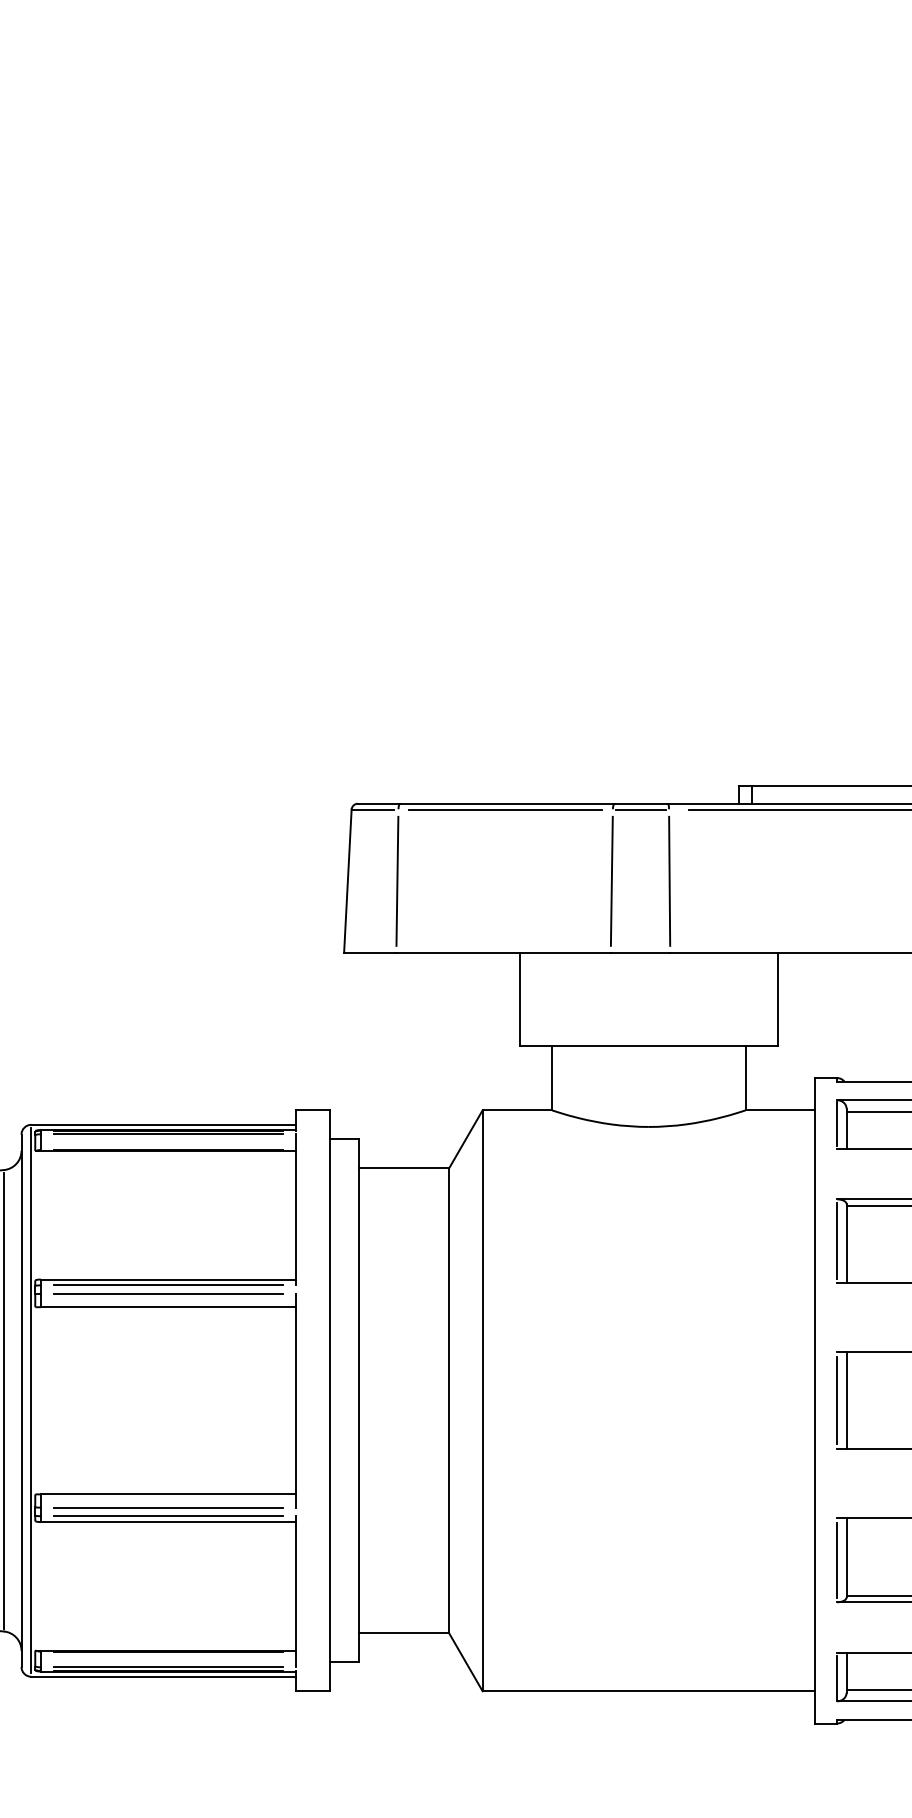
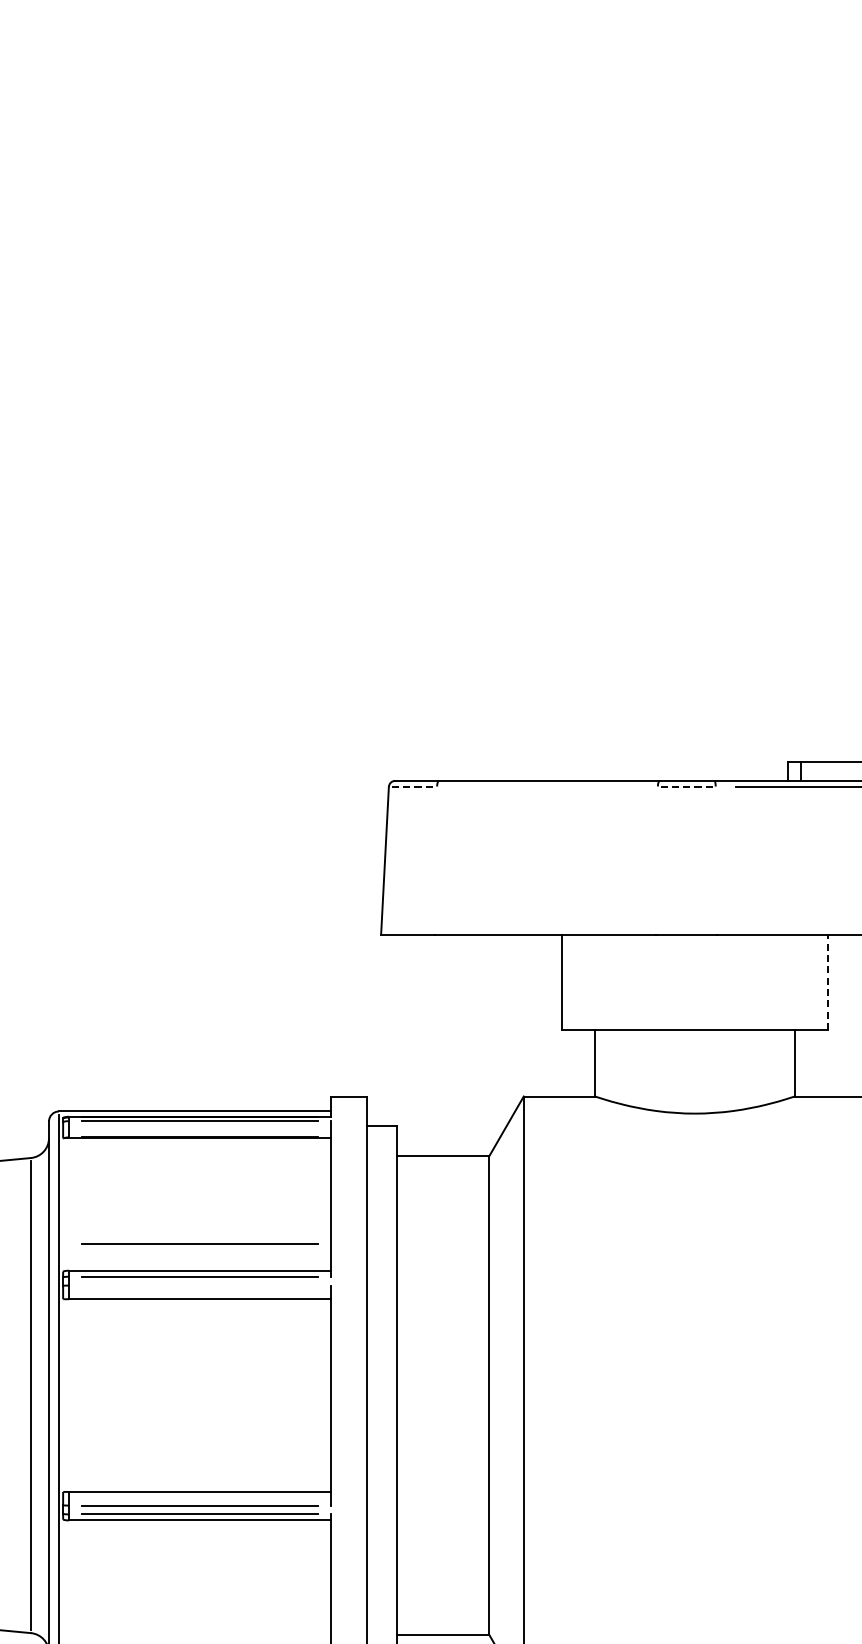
line: (372, 809) -> (410, 786), solid -> dashed
line: (505, 809) -> (547, 786), removed
line: (640, 809) -> (686, 786), solid -> dashed
line: (397, 880) -> (436, 859), removed
line: (611, 880) -> (656, 859), removed
line: (669, 880) -> (716, 859), removed
line: (777, 998) -> (827, 981), solid -> dashed
line: (168, 1293) -> (200, 1243), moved

